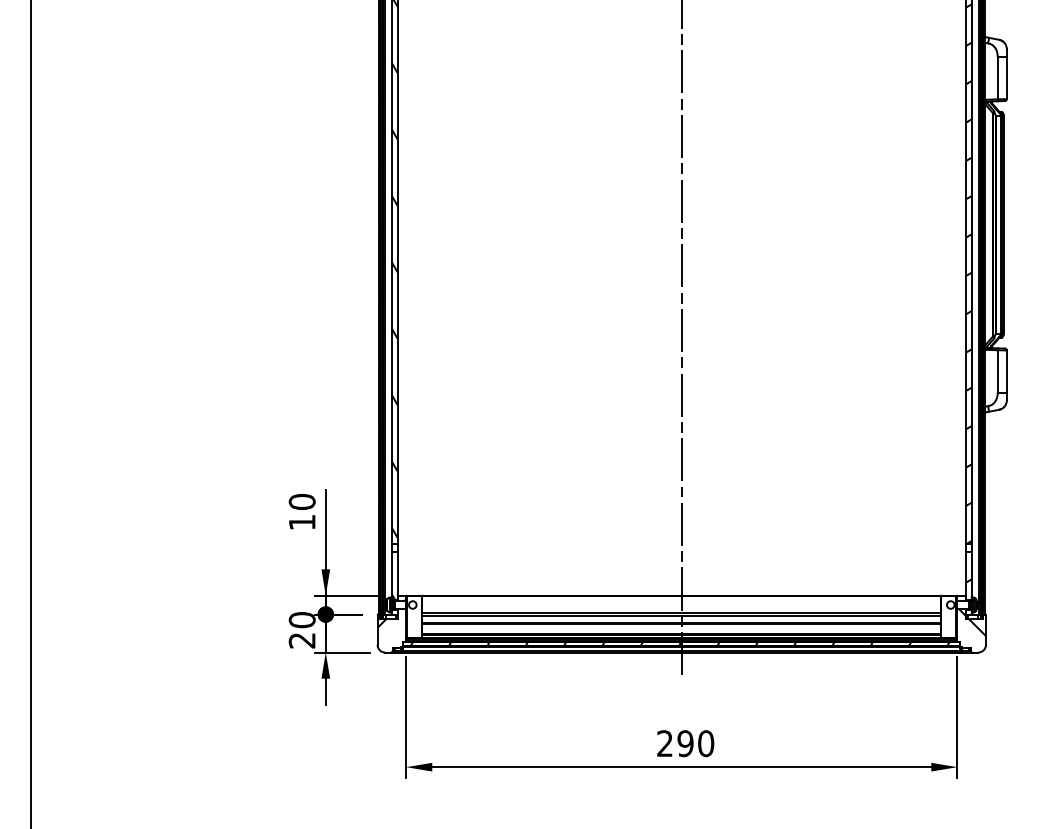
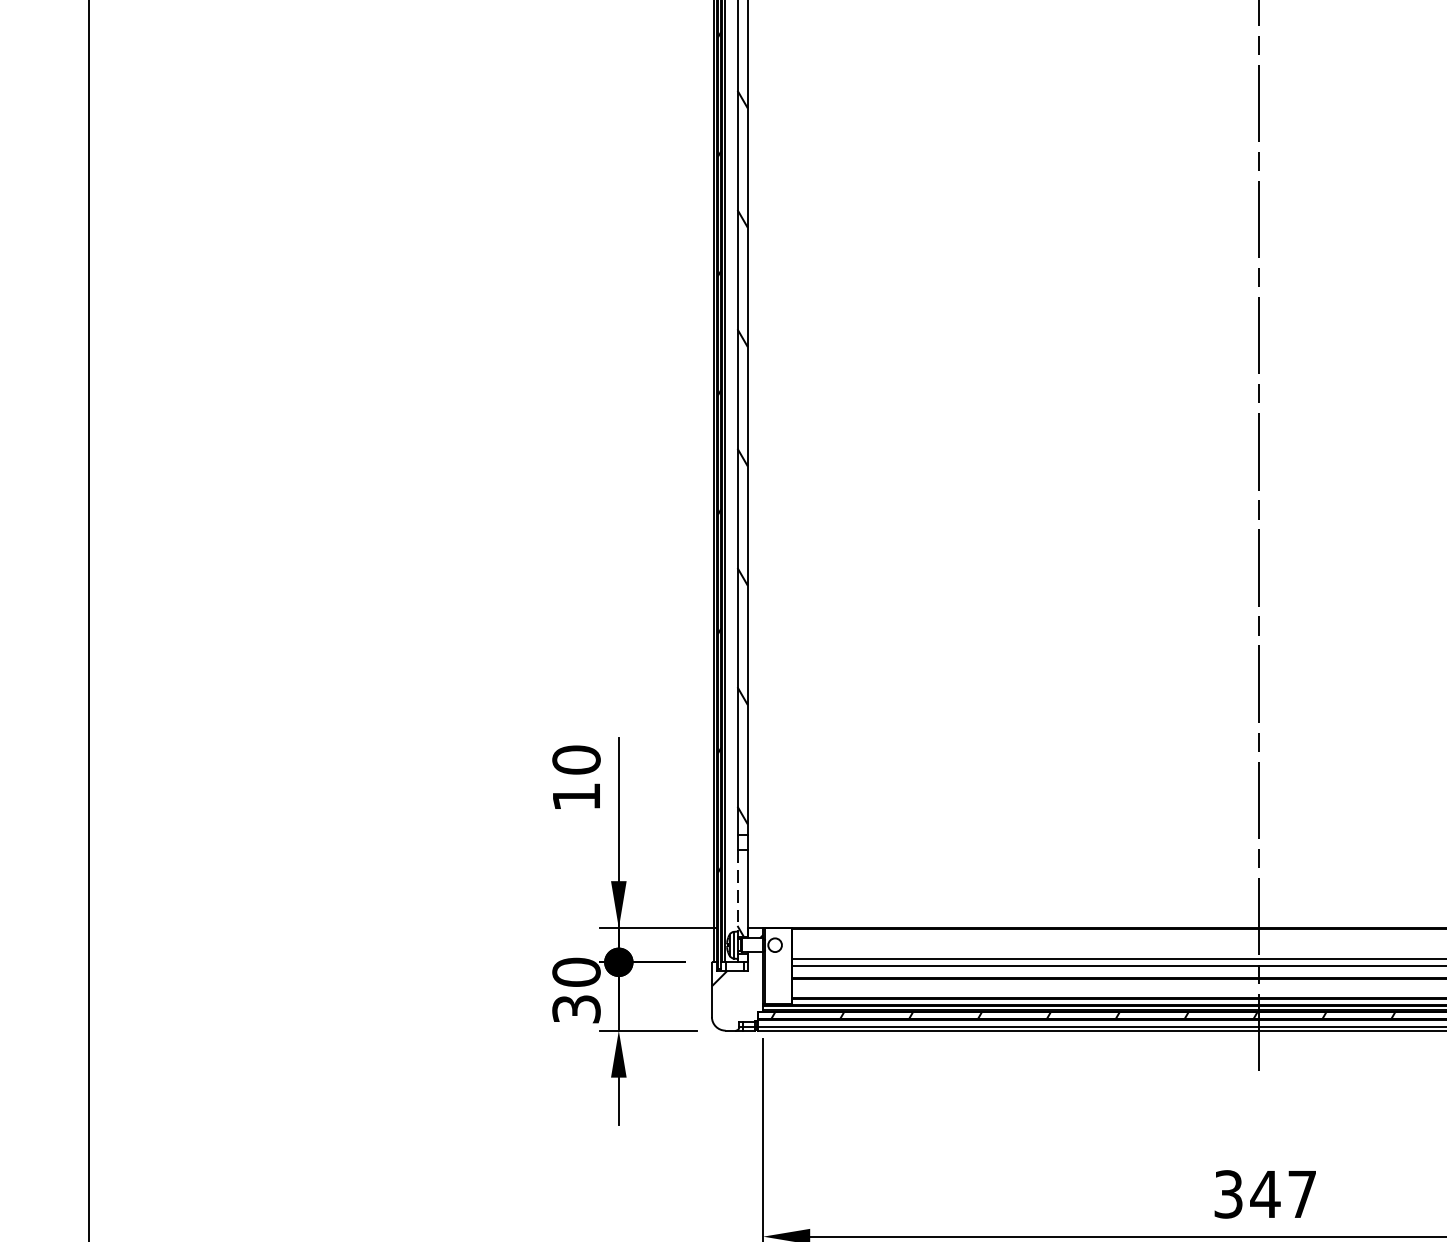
line: (391, 574) -> (736, 890), solid -> dashed
text: (302, 640) -> (576, 1008), 20 -> 30
text: (685, 743) -> (1265, 1194), 290 -> 347

